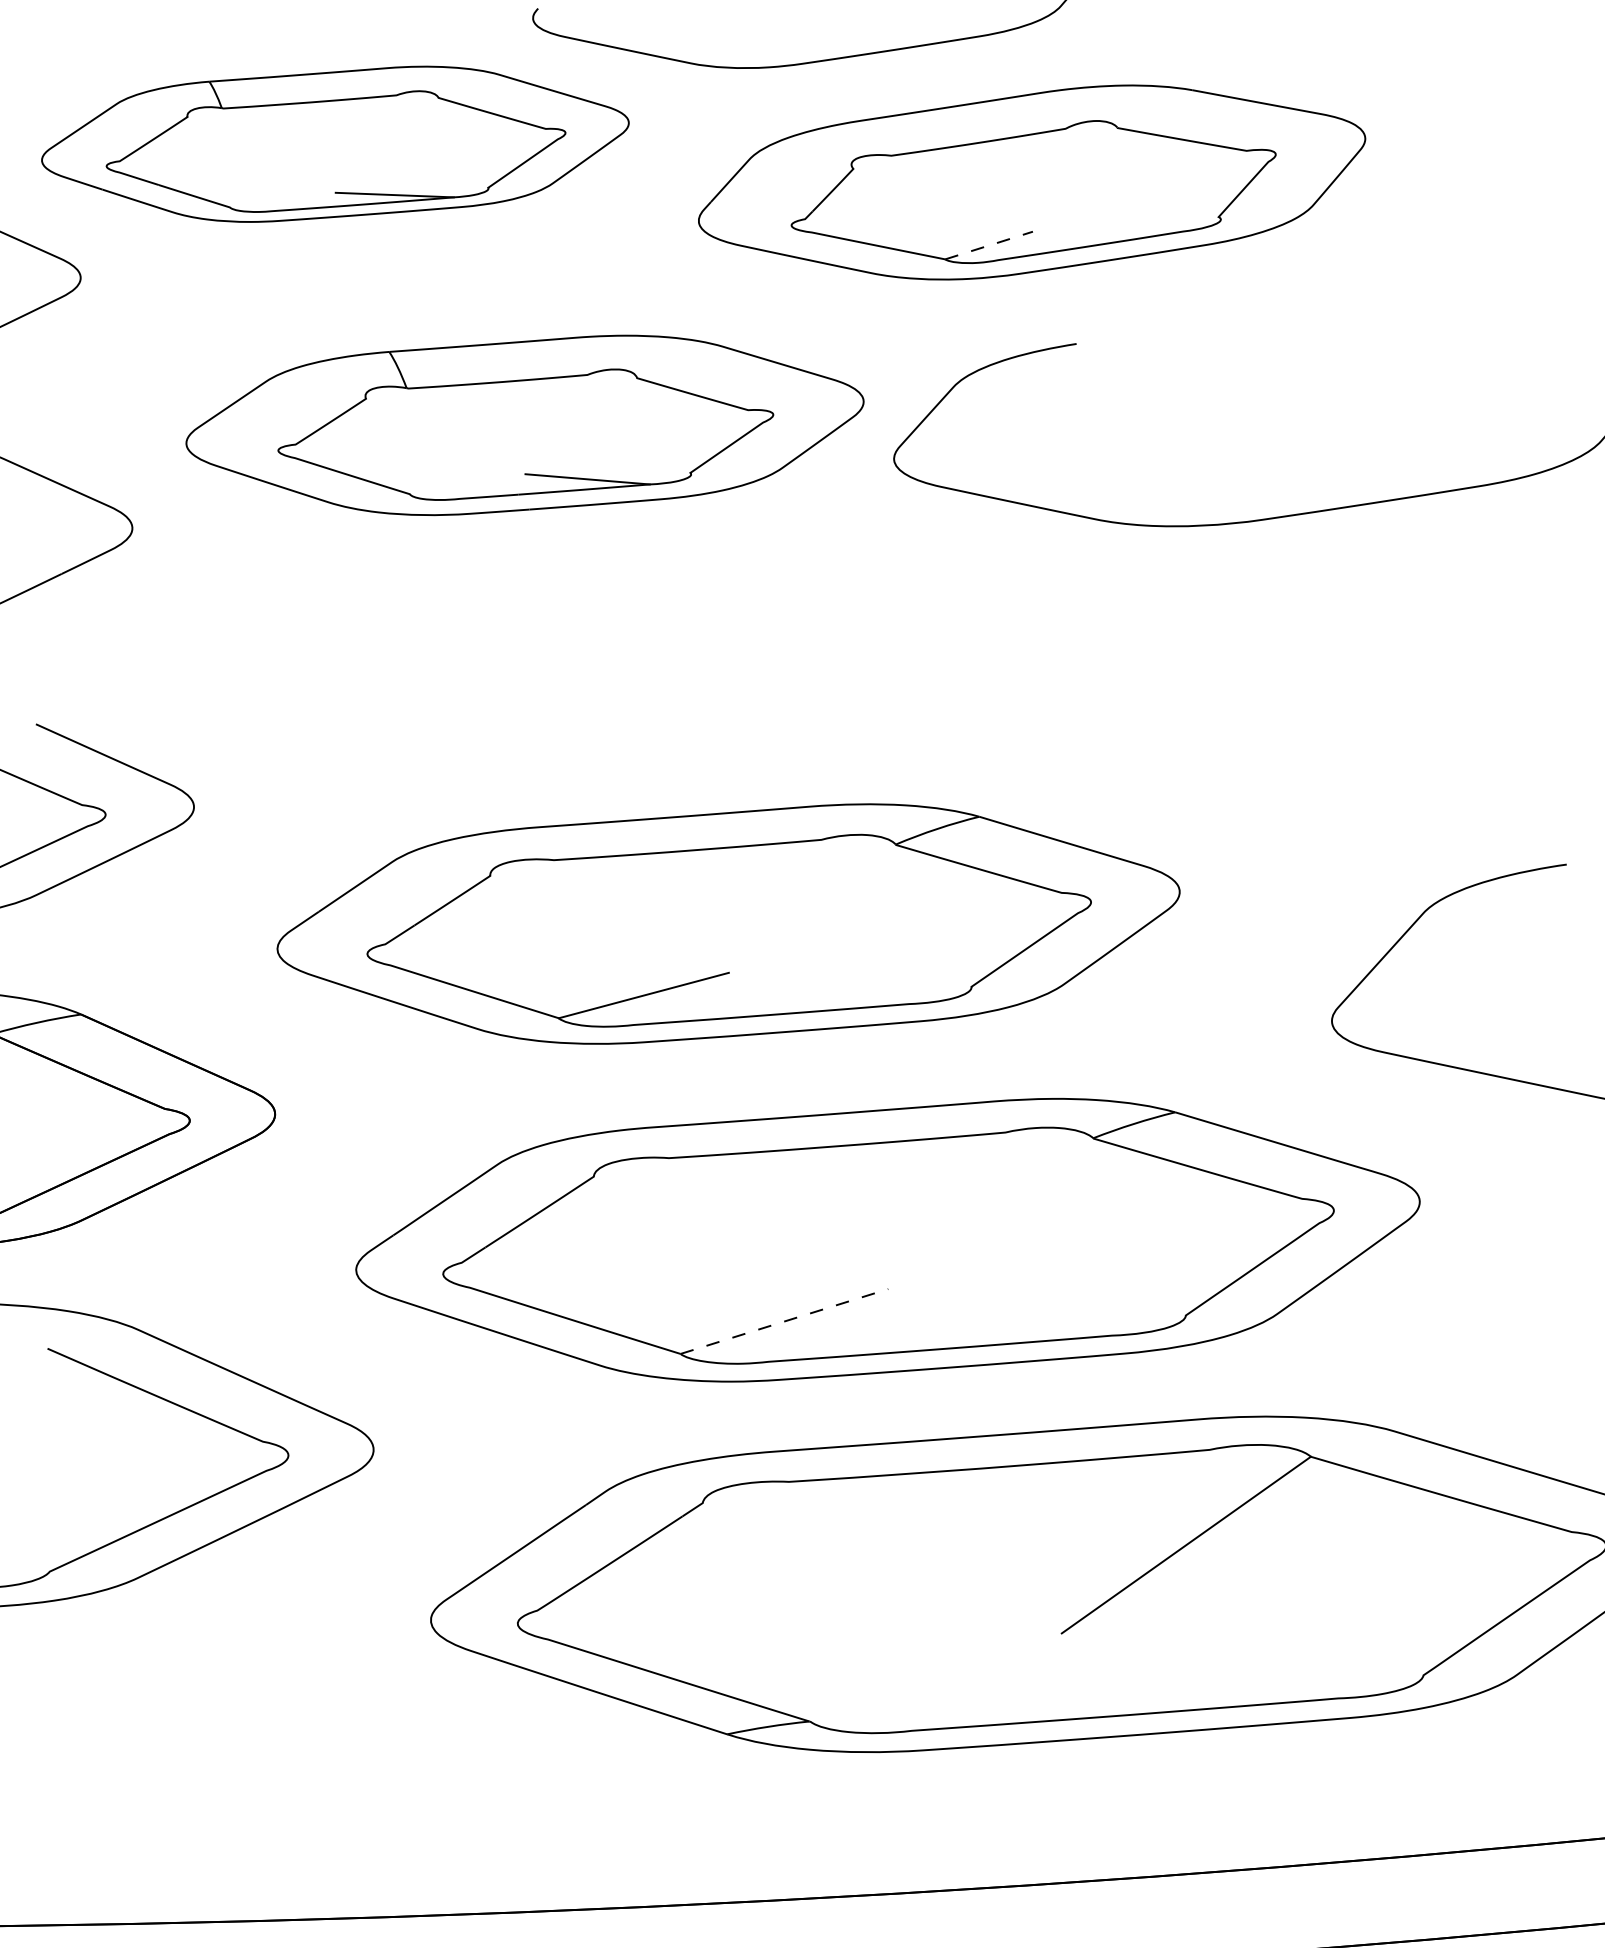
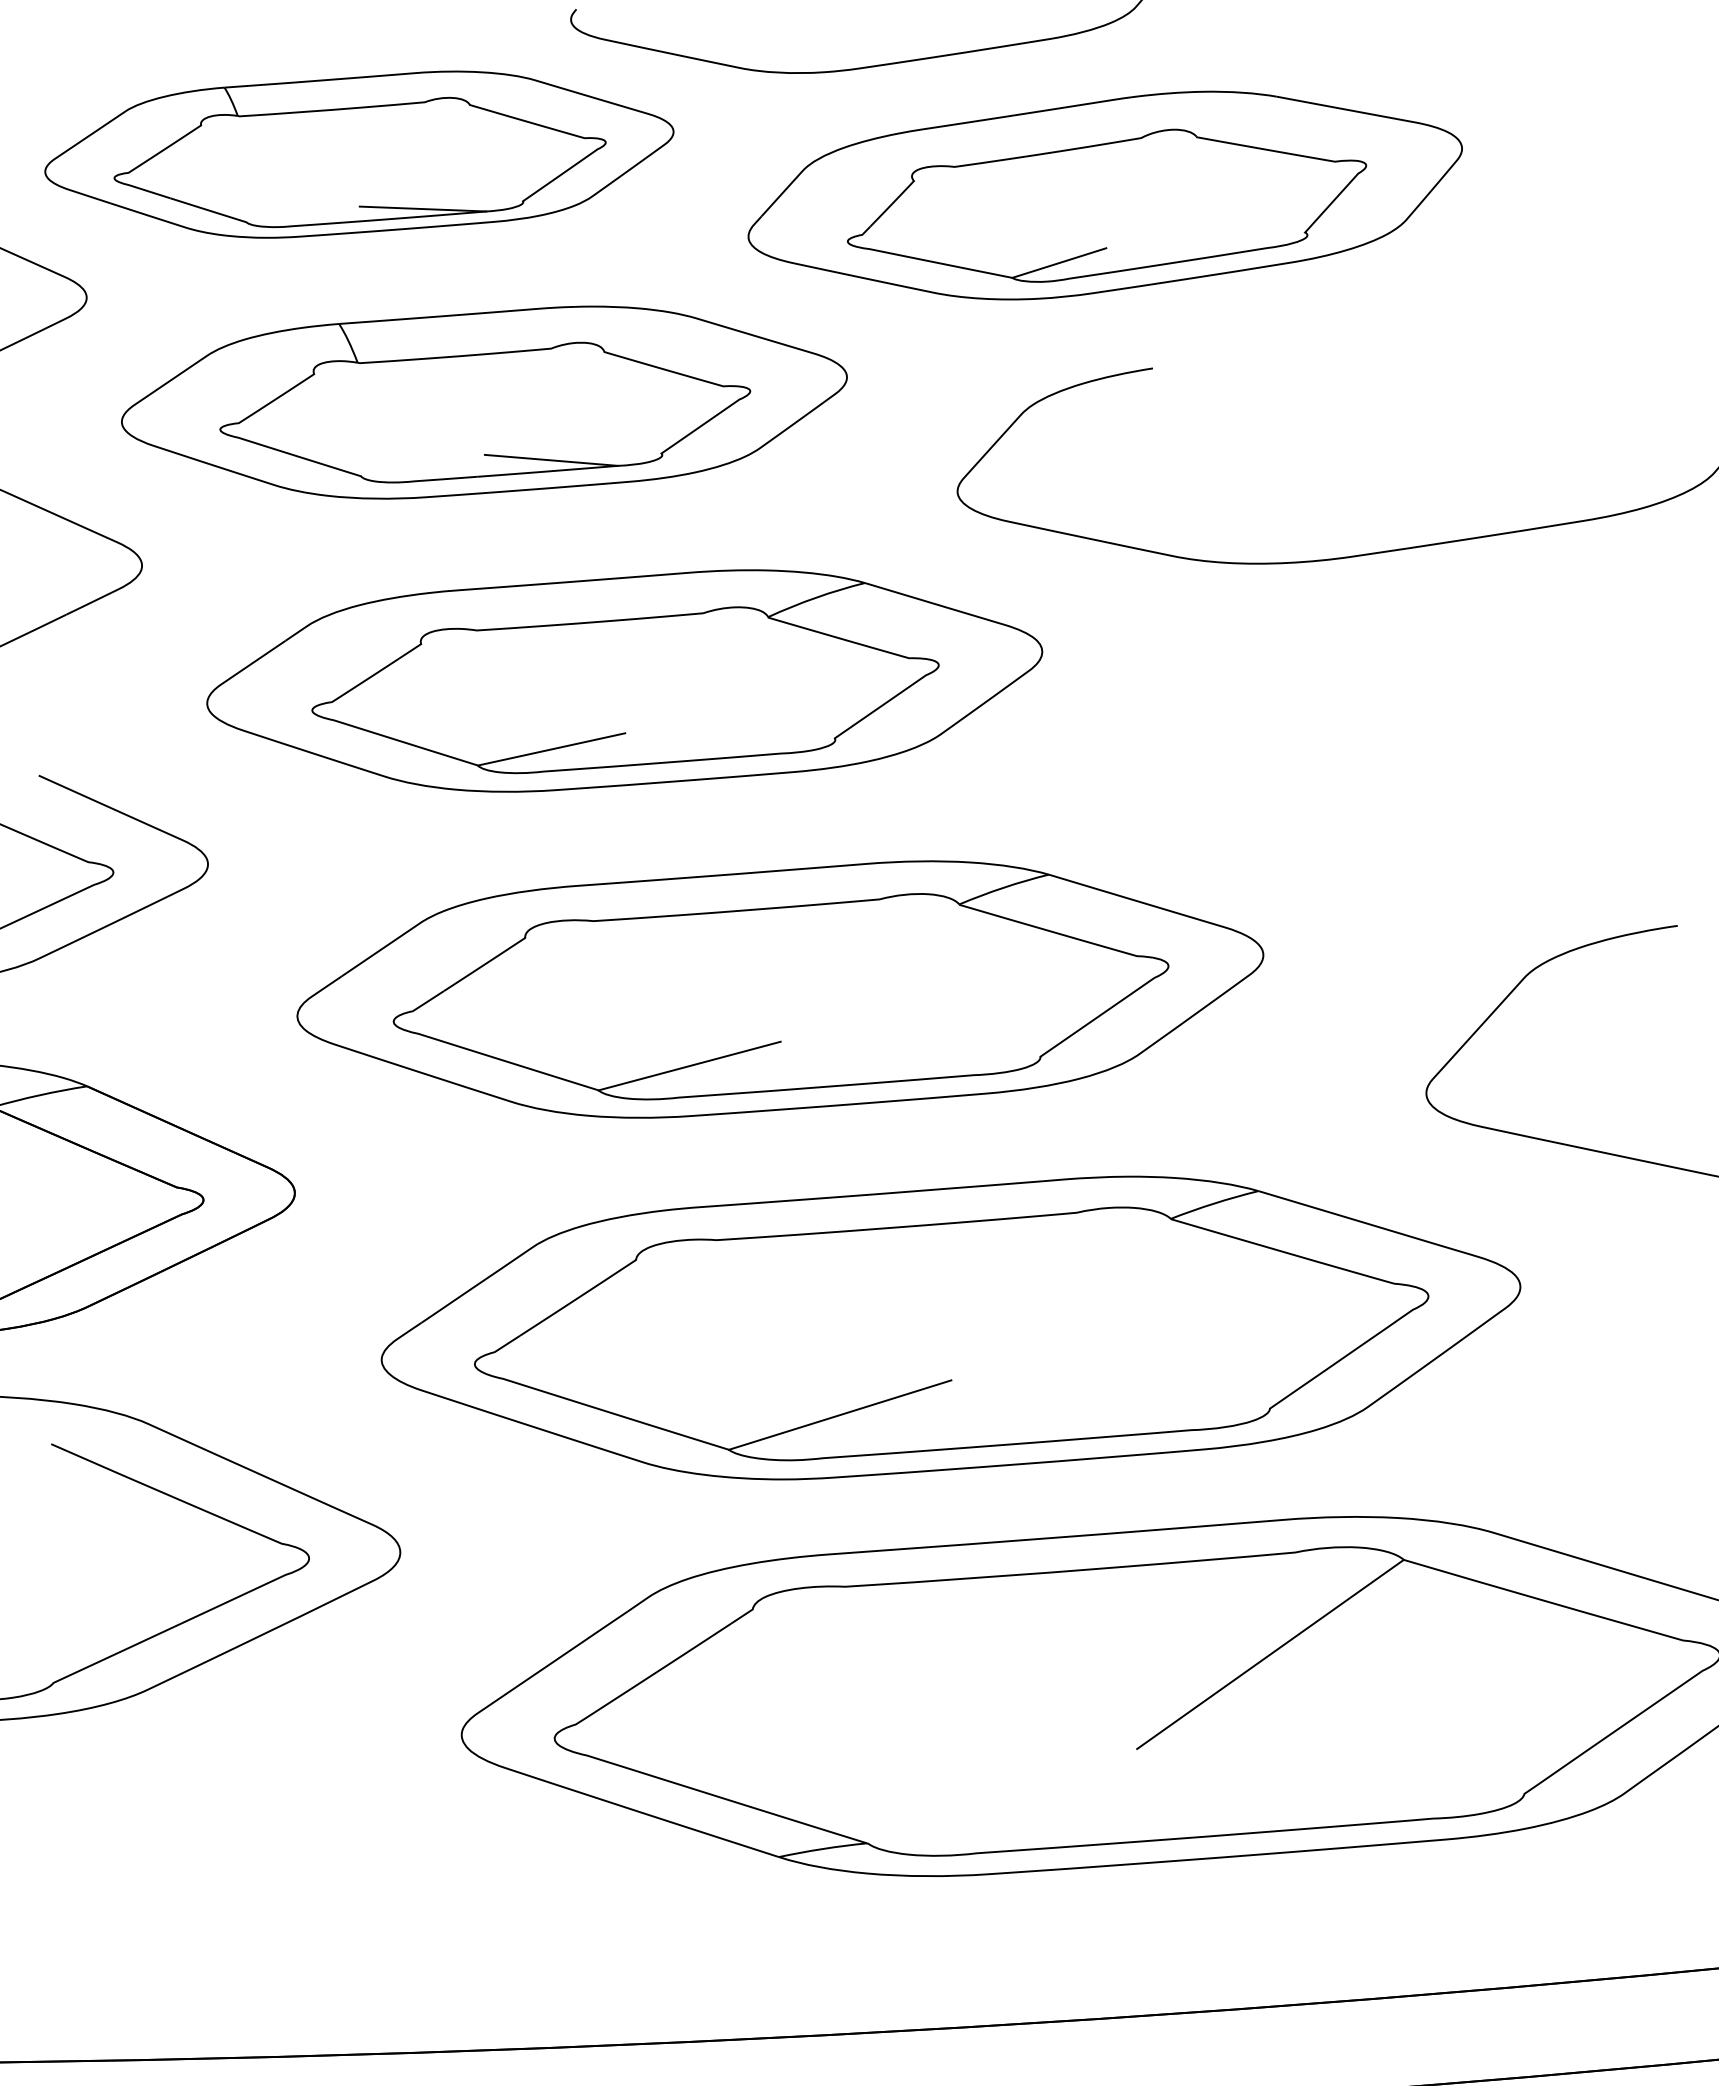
line: (989, 245) -> (1059, 262), dashed -> solid
part: (525, 425) -> (484, 402), moved
part: (583, 635) -> (624, 680), added
line: (784, 1320) -> (840, 1414), dashed -> solid

